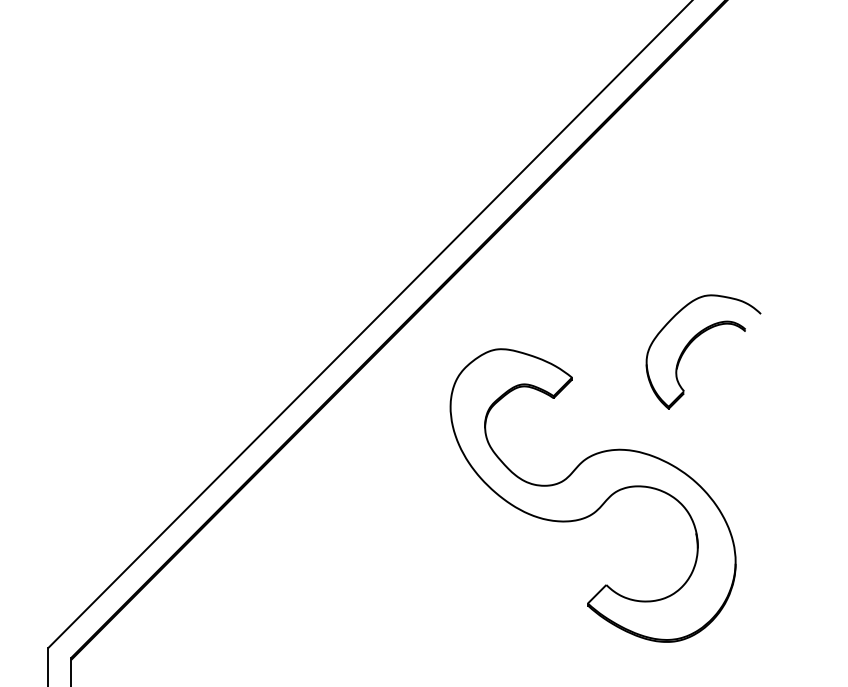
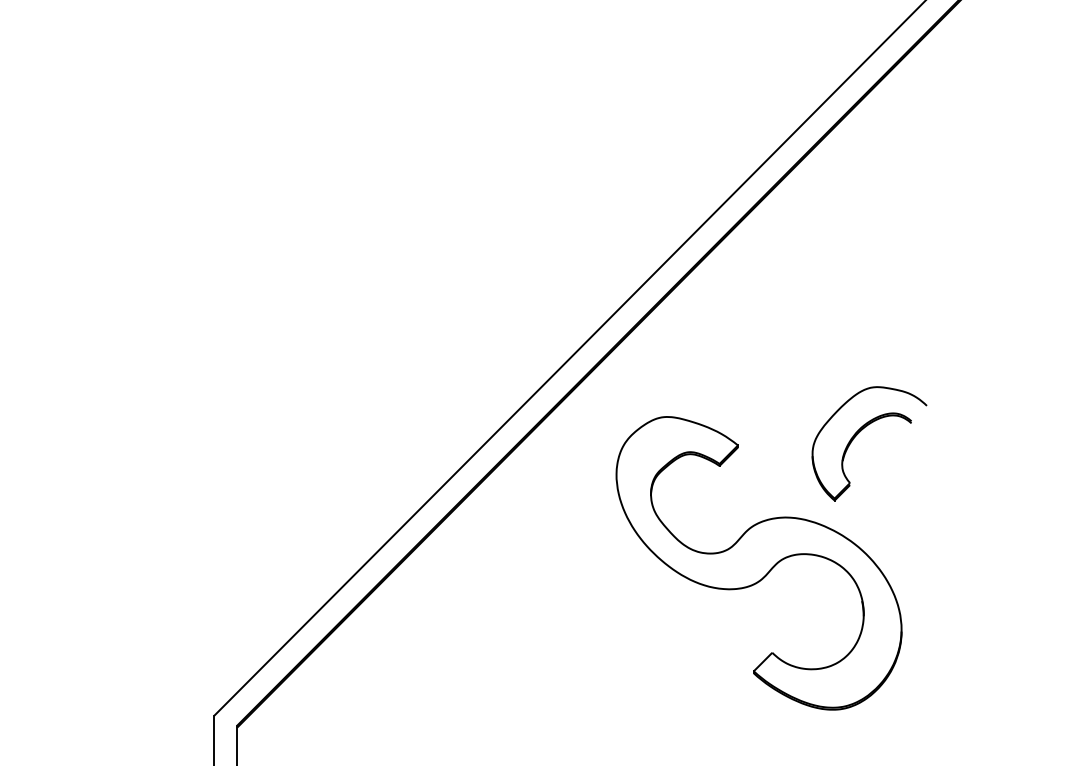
part: (694, 340) -> (860, 432), moved

